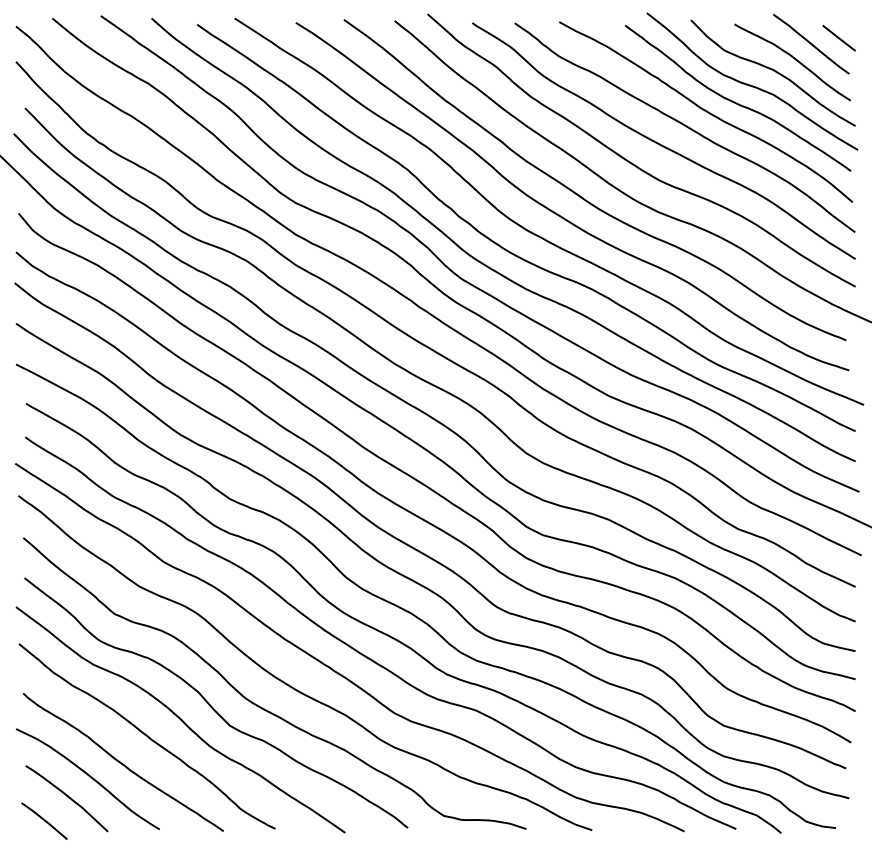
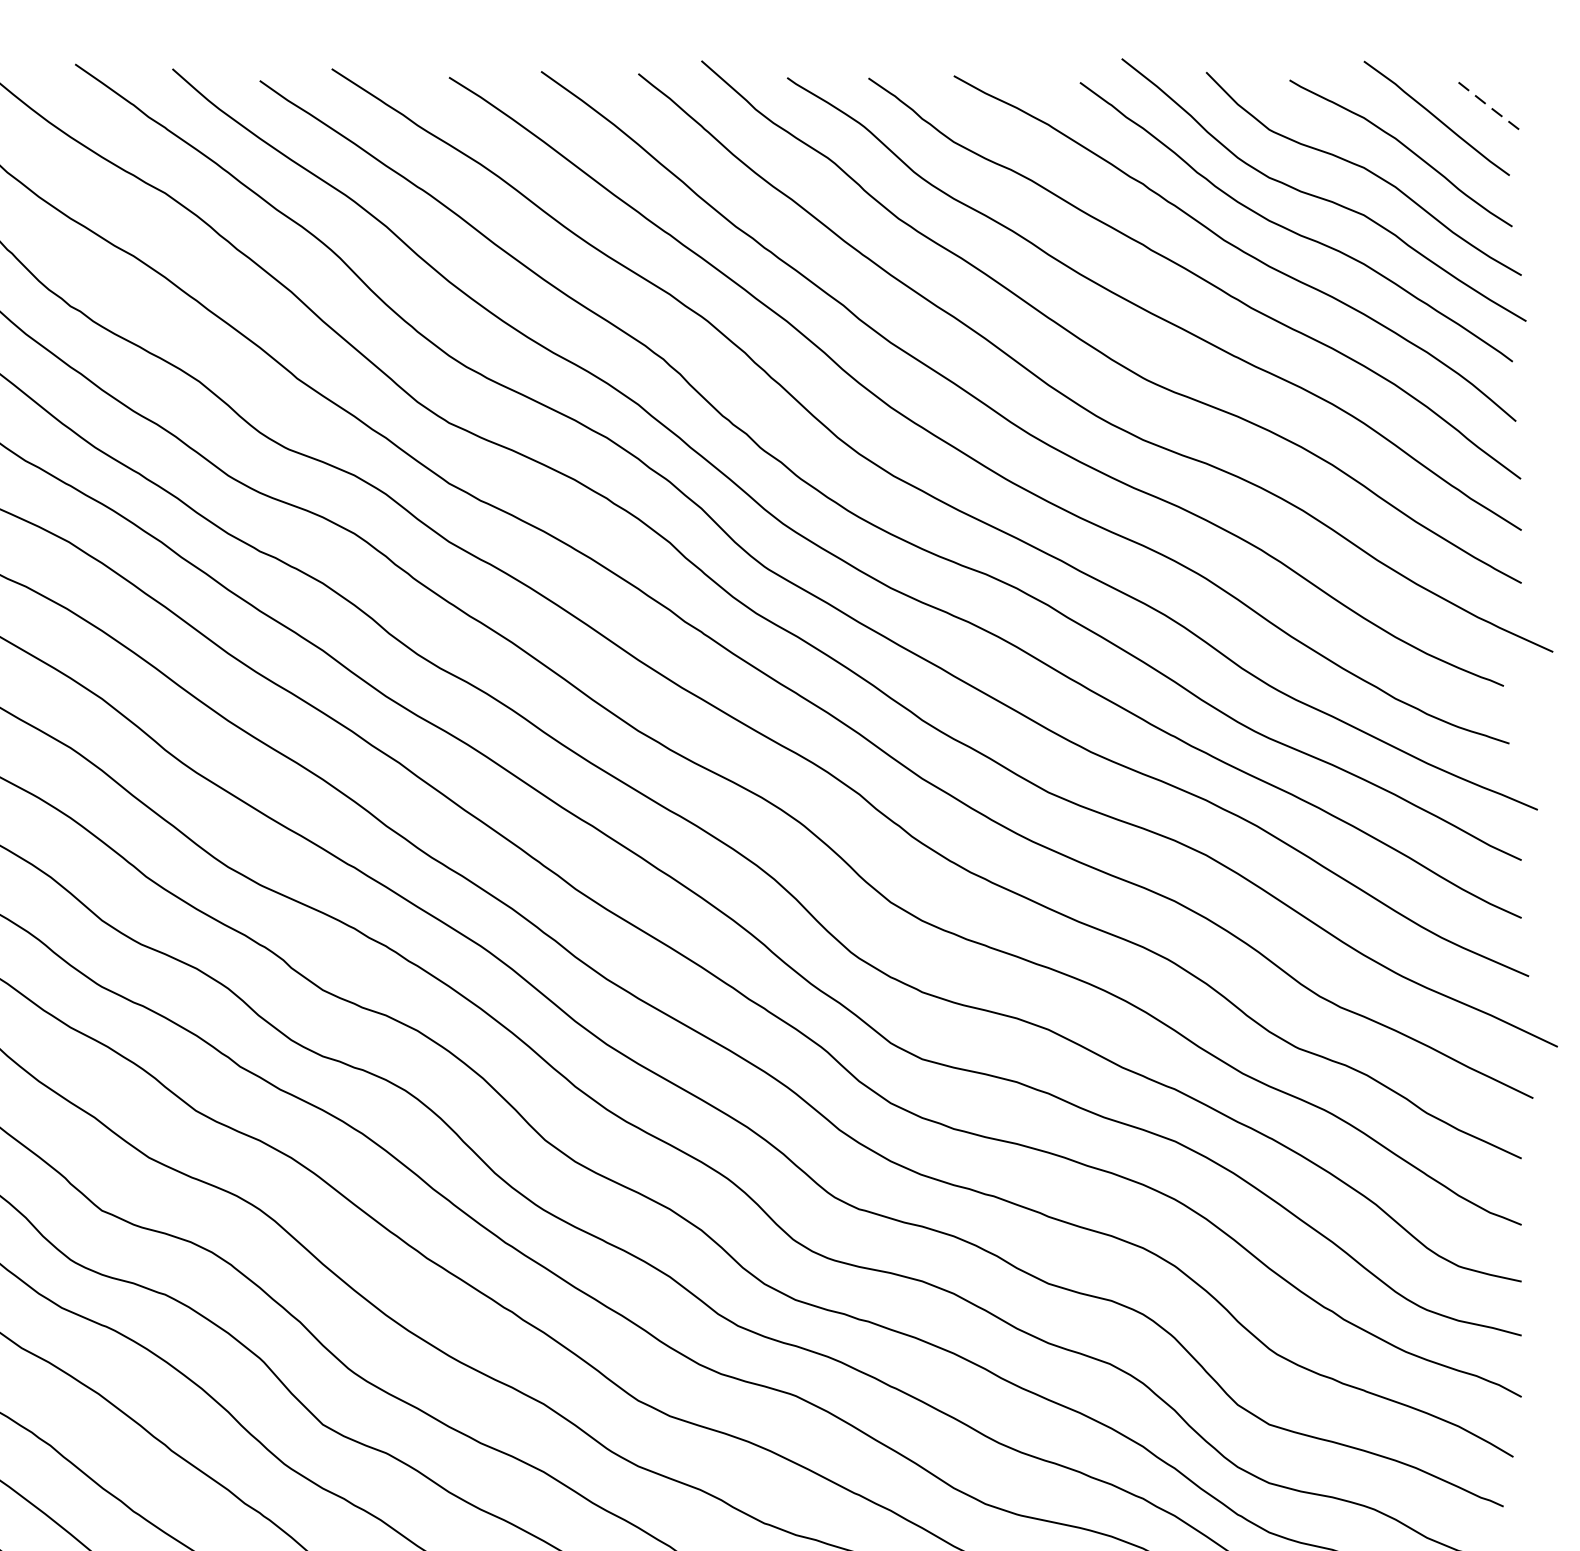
line: (839, 38) -> (1490, 107), solid -> dashed

